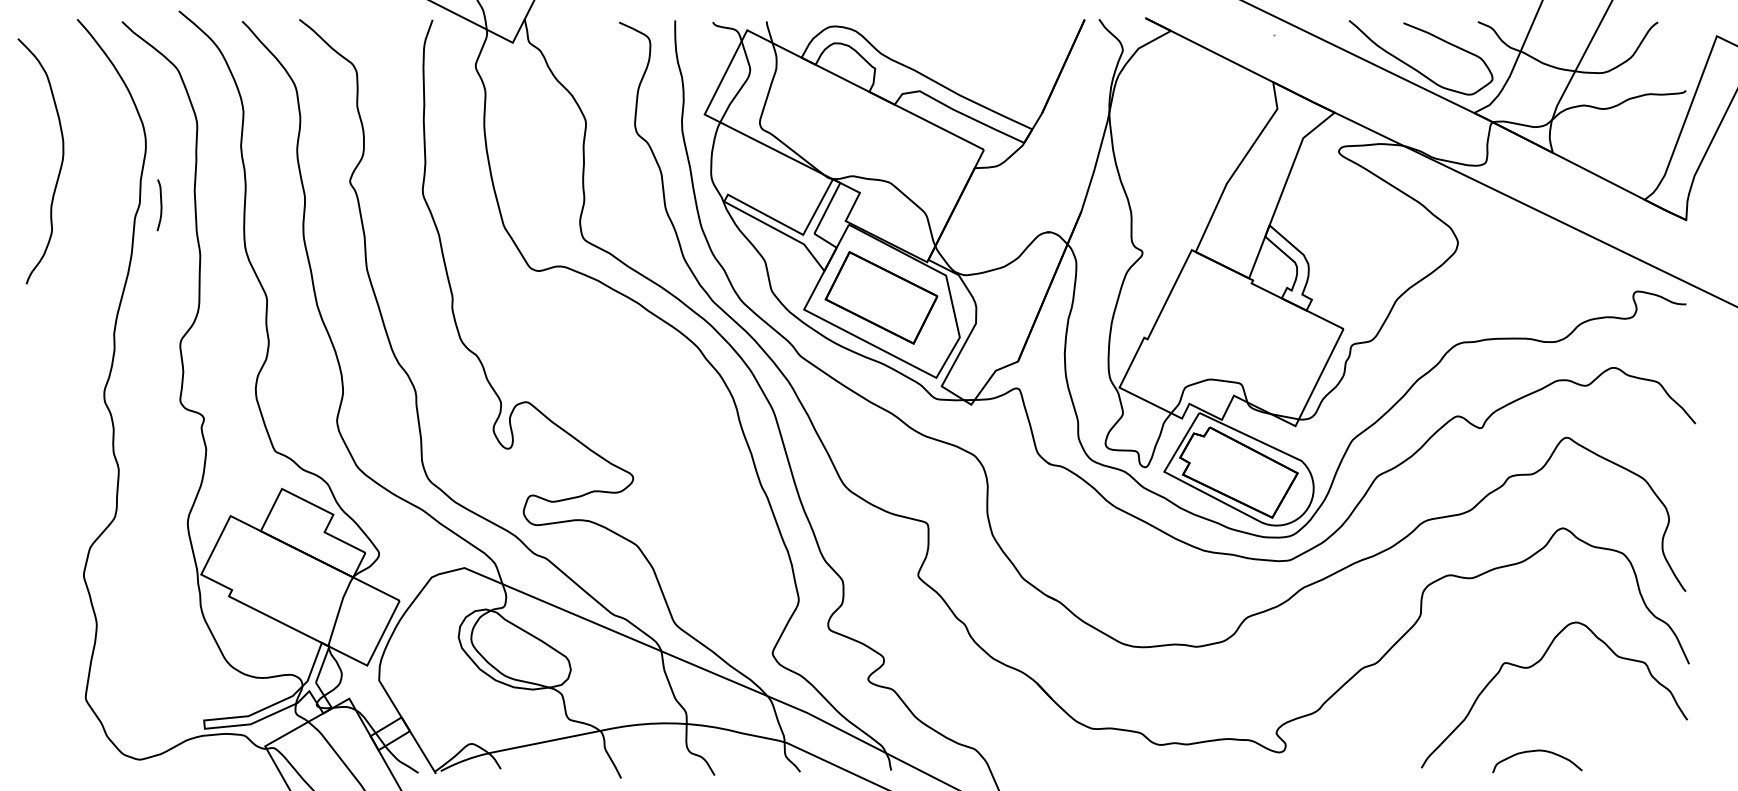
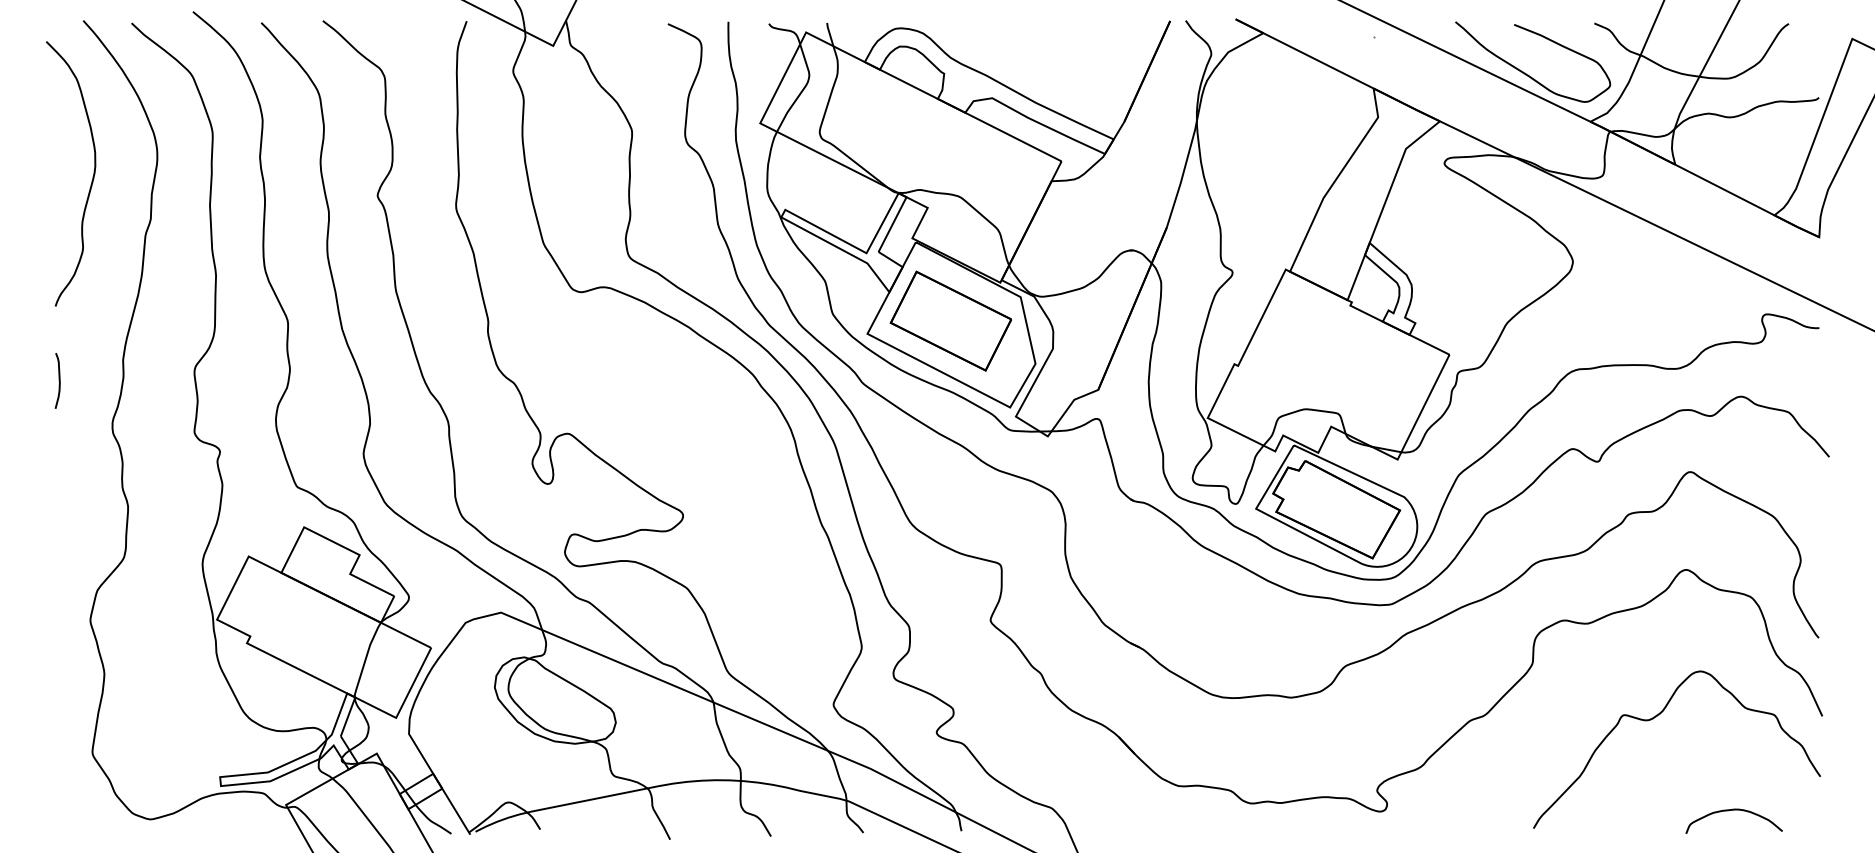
curve: (60, 164) -> (92, 177), moved
curve: (160, 205) -> (58, 381), moved
curve: (1537, 751) -> (1734, 810), moved

